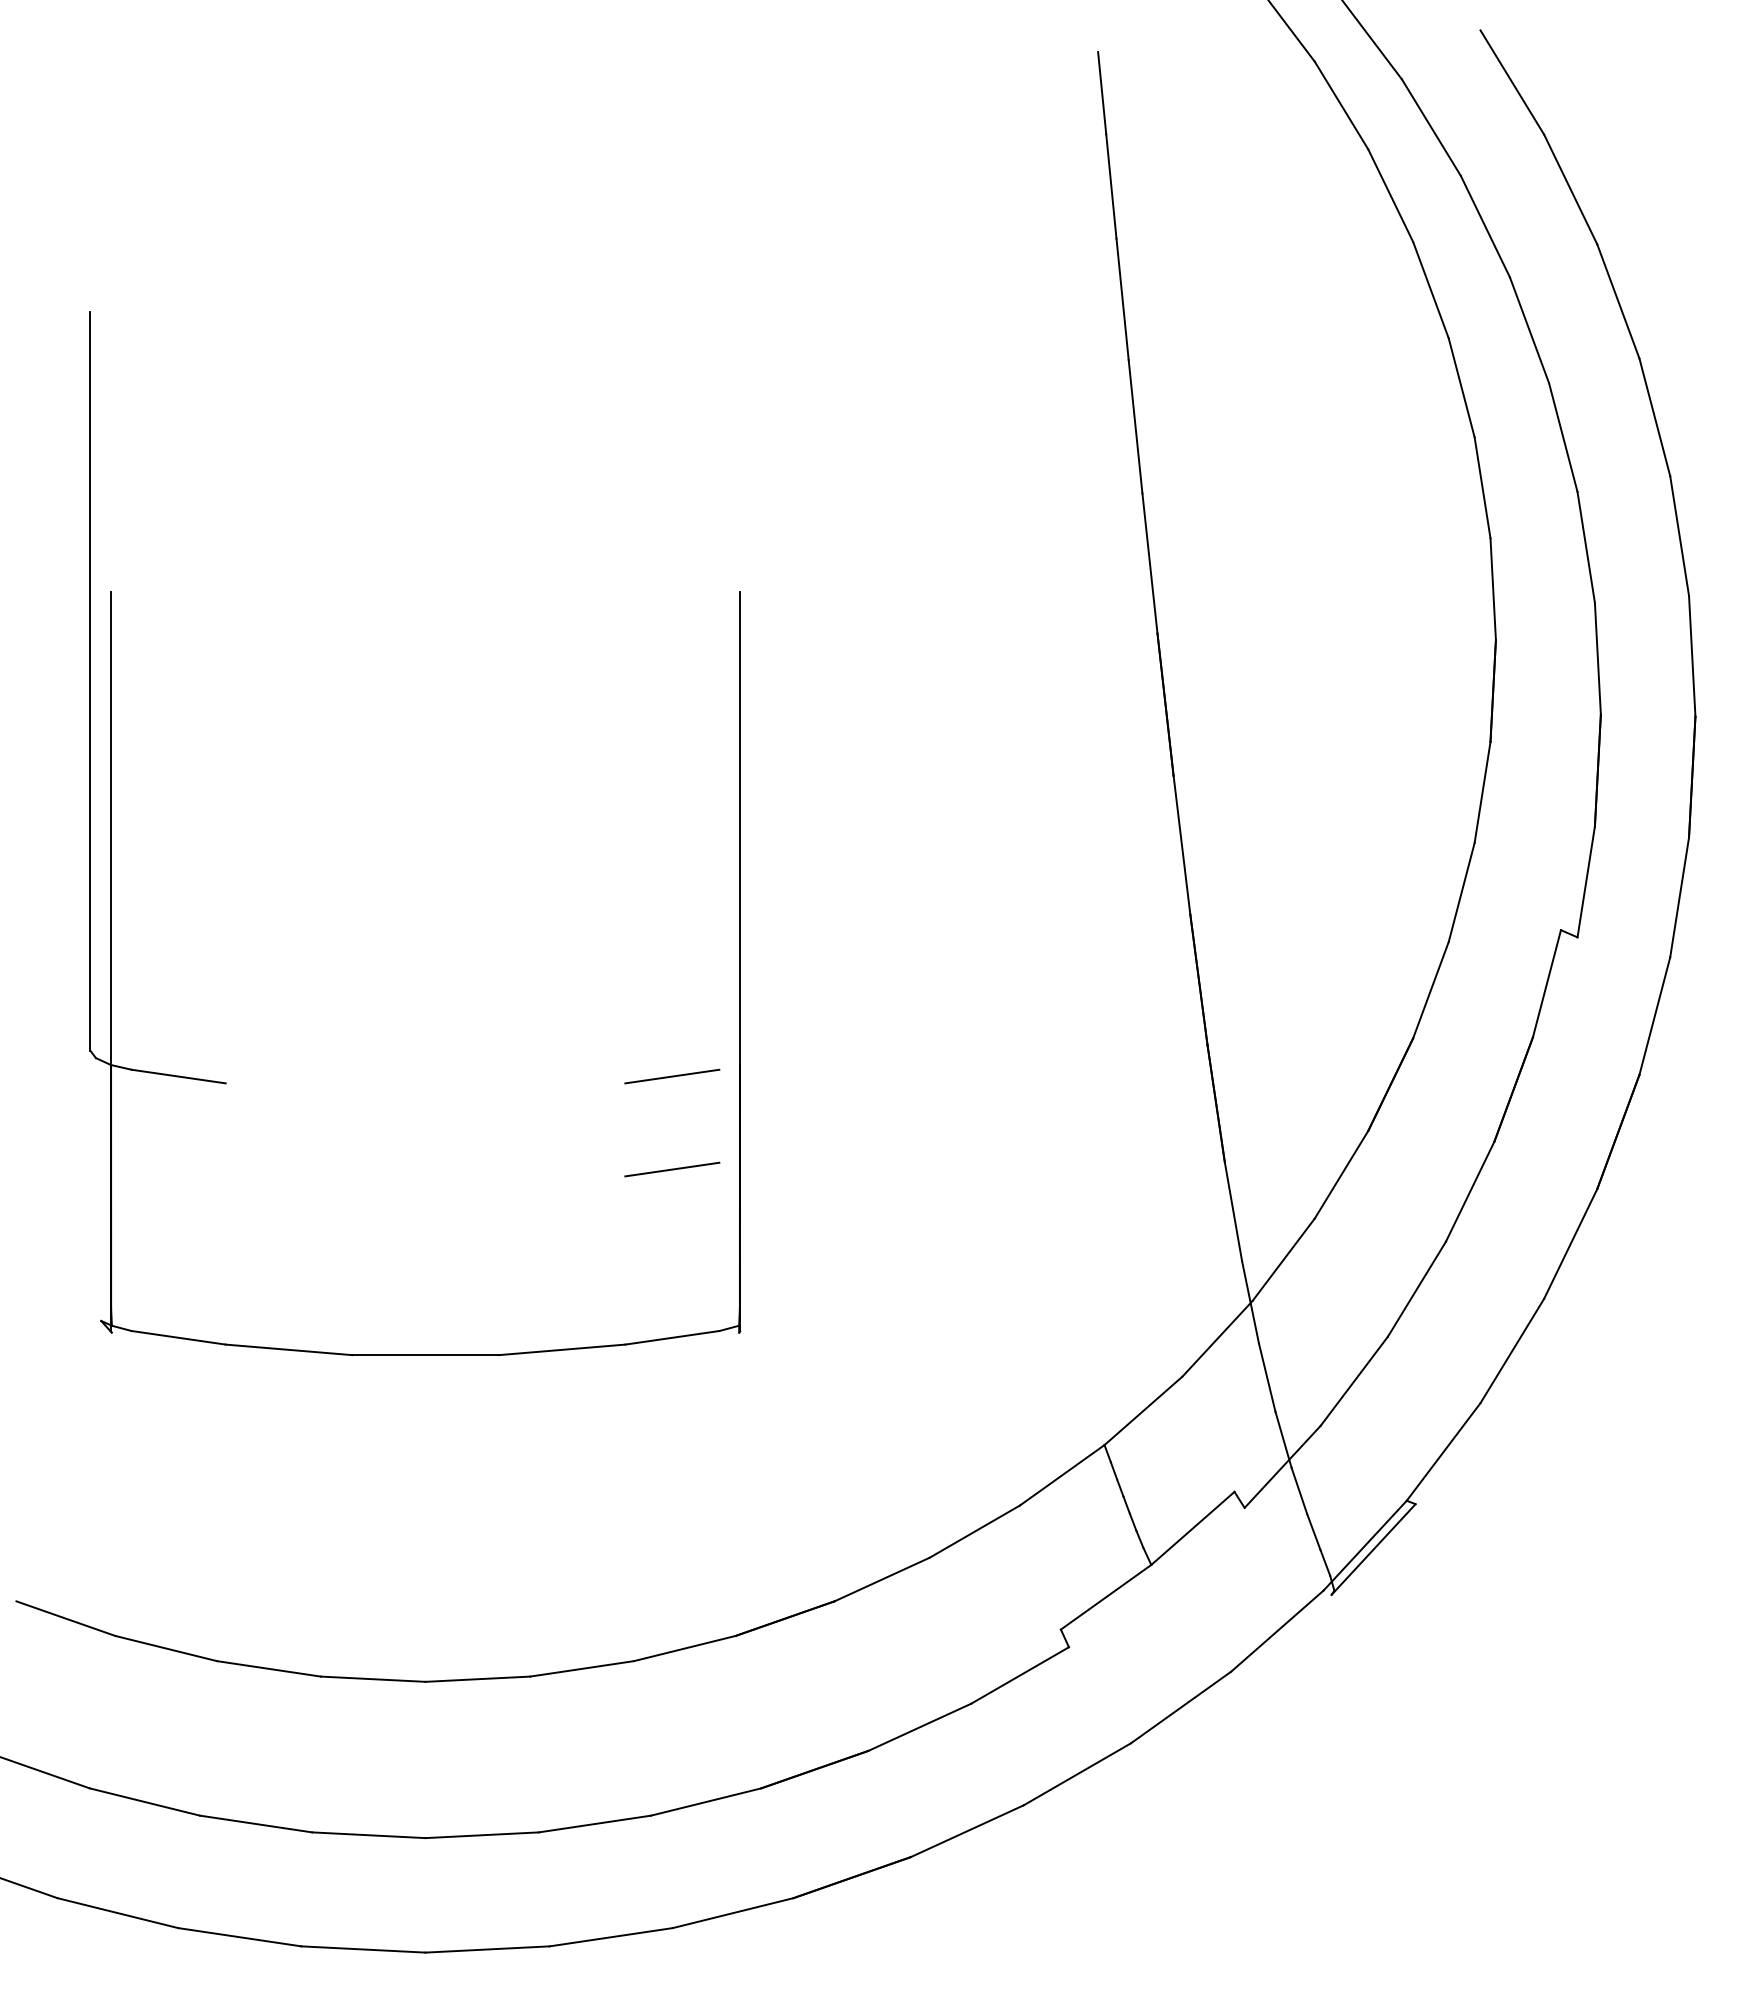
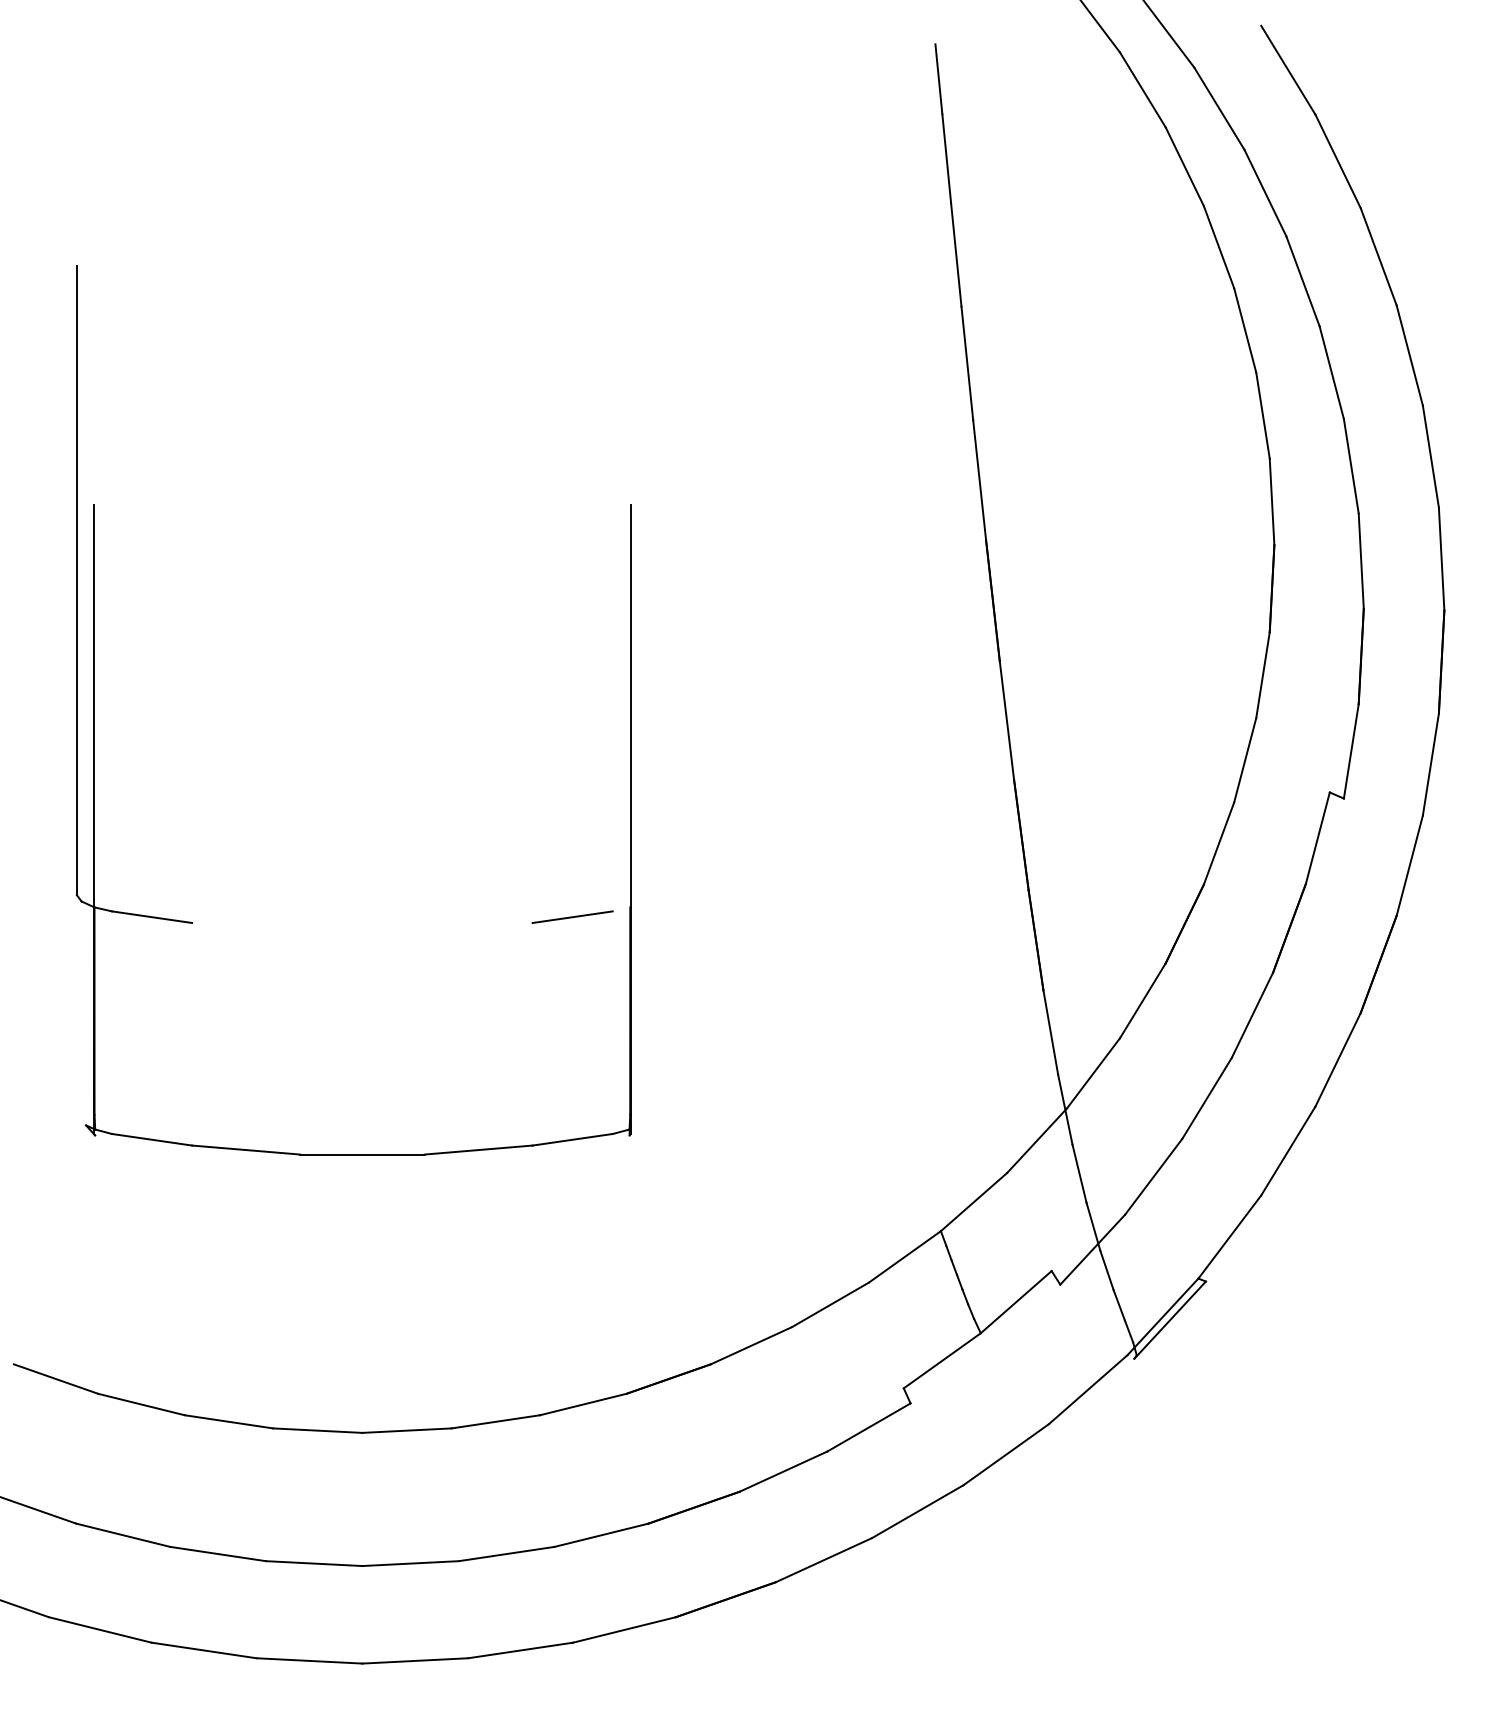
line: (672, 1169) -> (572, 996), removed

